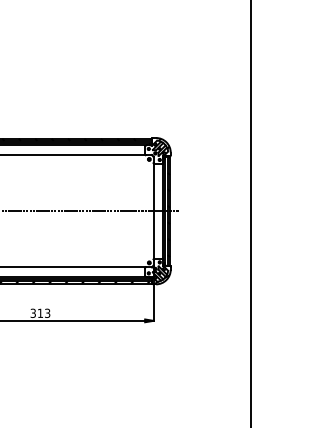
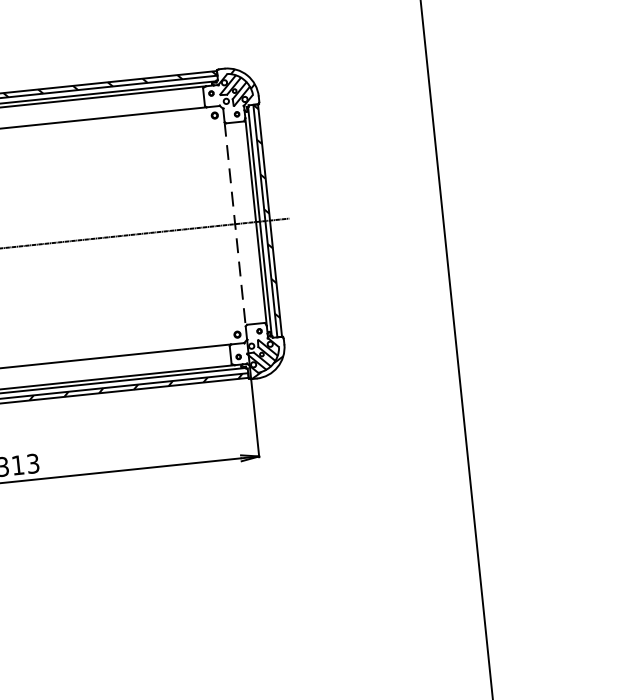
line: (153, 211) -> (235, 224), solid -> dashed

